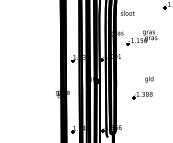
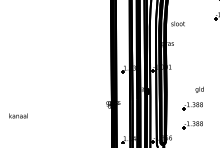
part: (142, 38) -> (192, 48), removed
part: (142, 115) -> (192, 125), added

